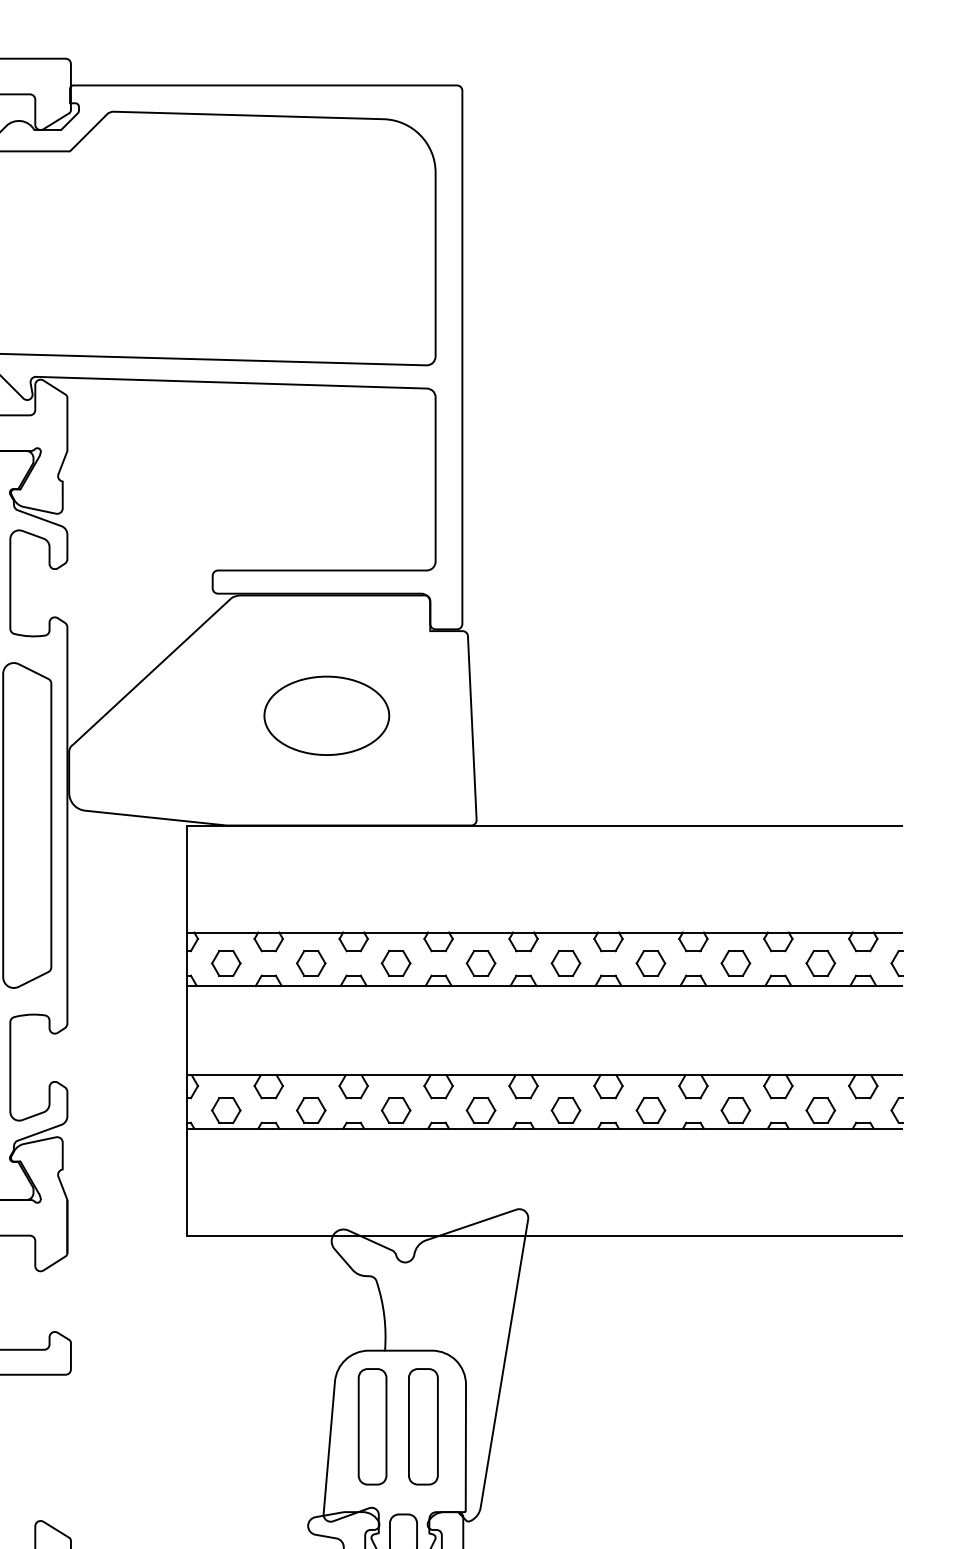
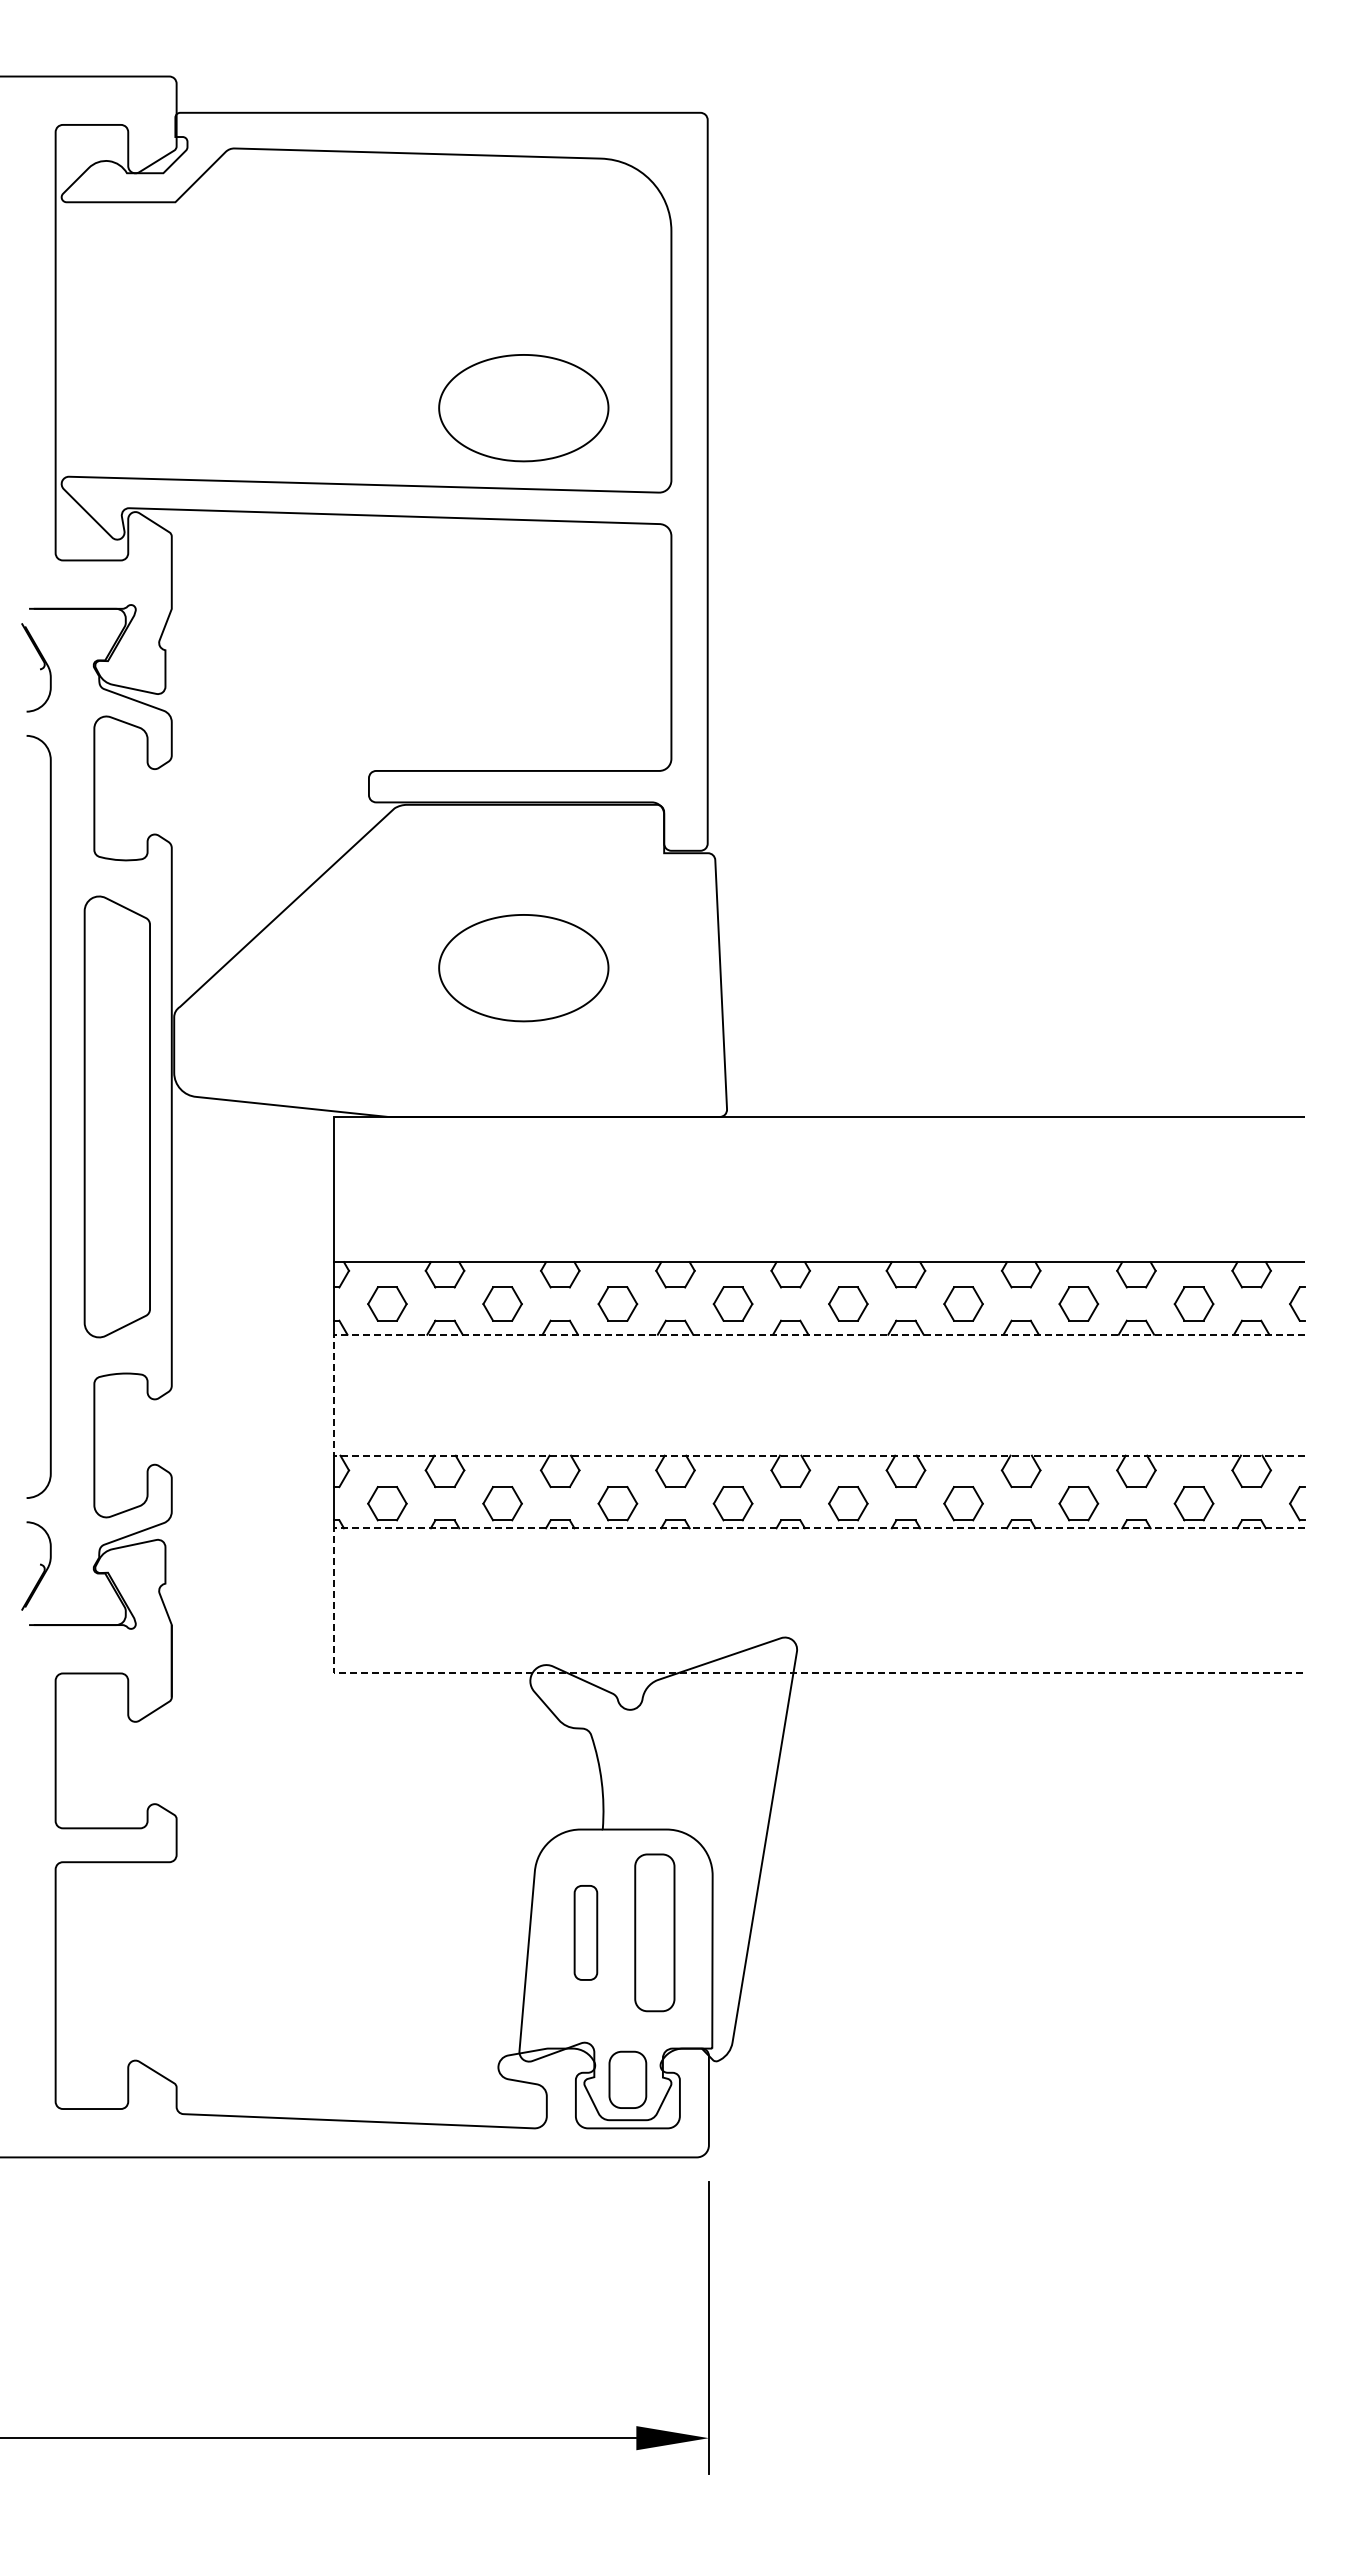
part: (326, 303) -> (523, 408), added
line: (186, 1030) -> (333, 1395), solid -> dashed
line: (186, 1181) -> (333, 1600), solid -> dashed
part: (372, 1426) -> (585, 1932), size x0.6

